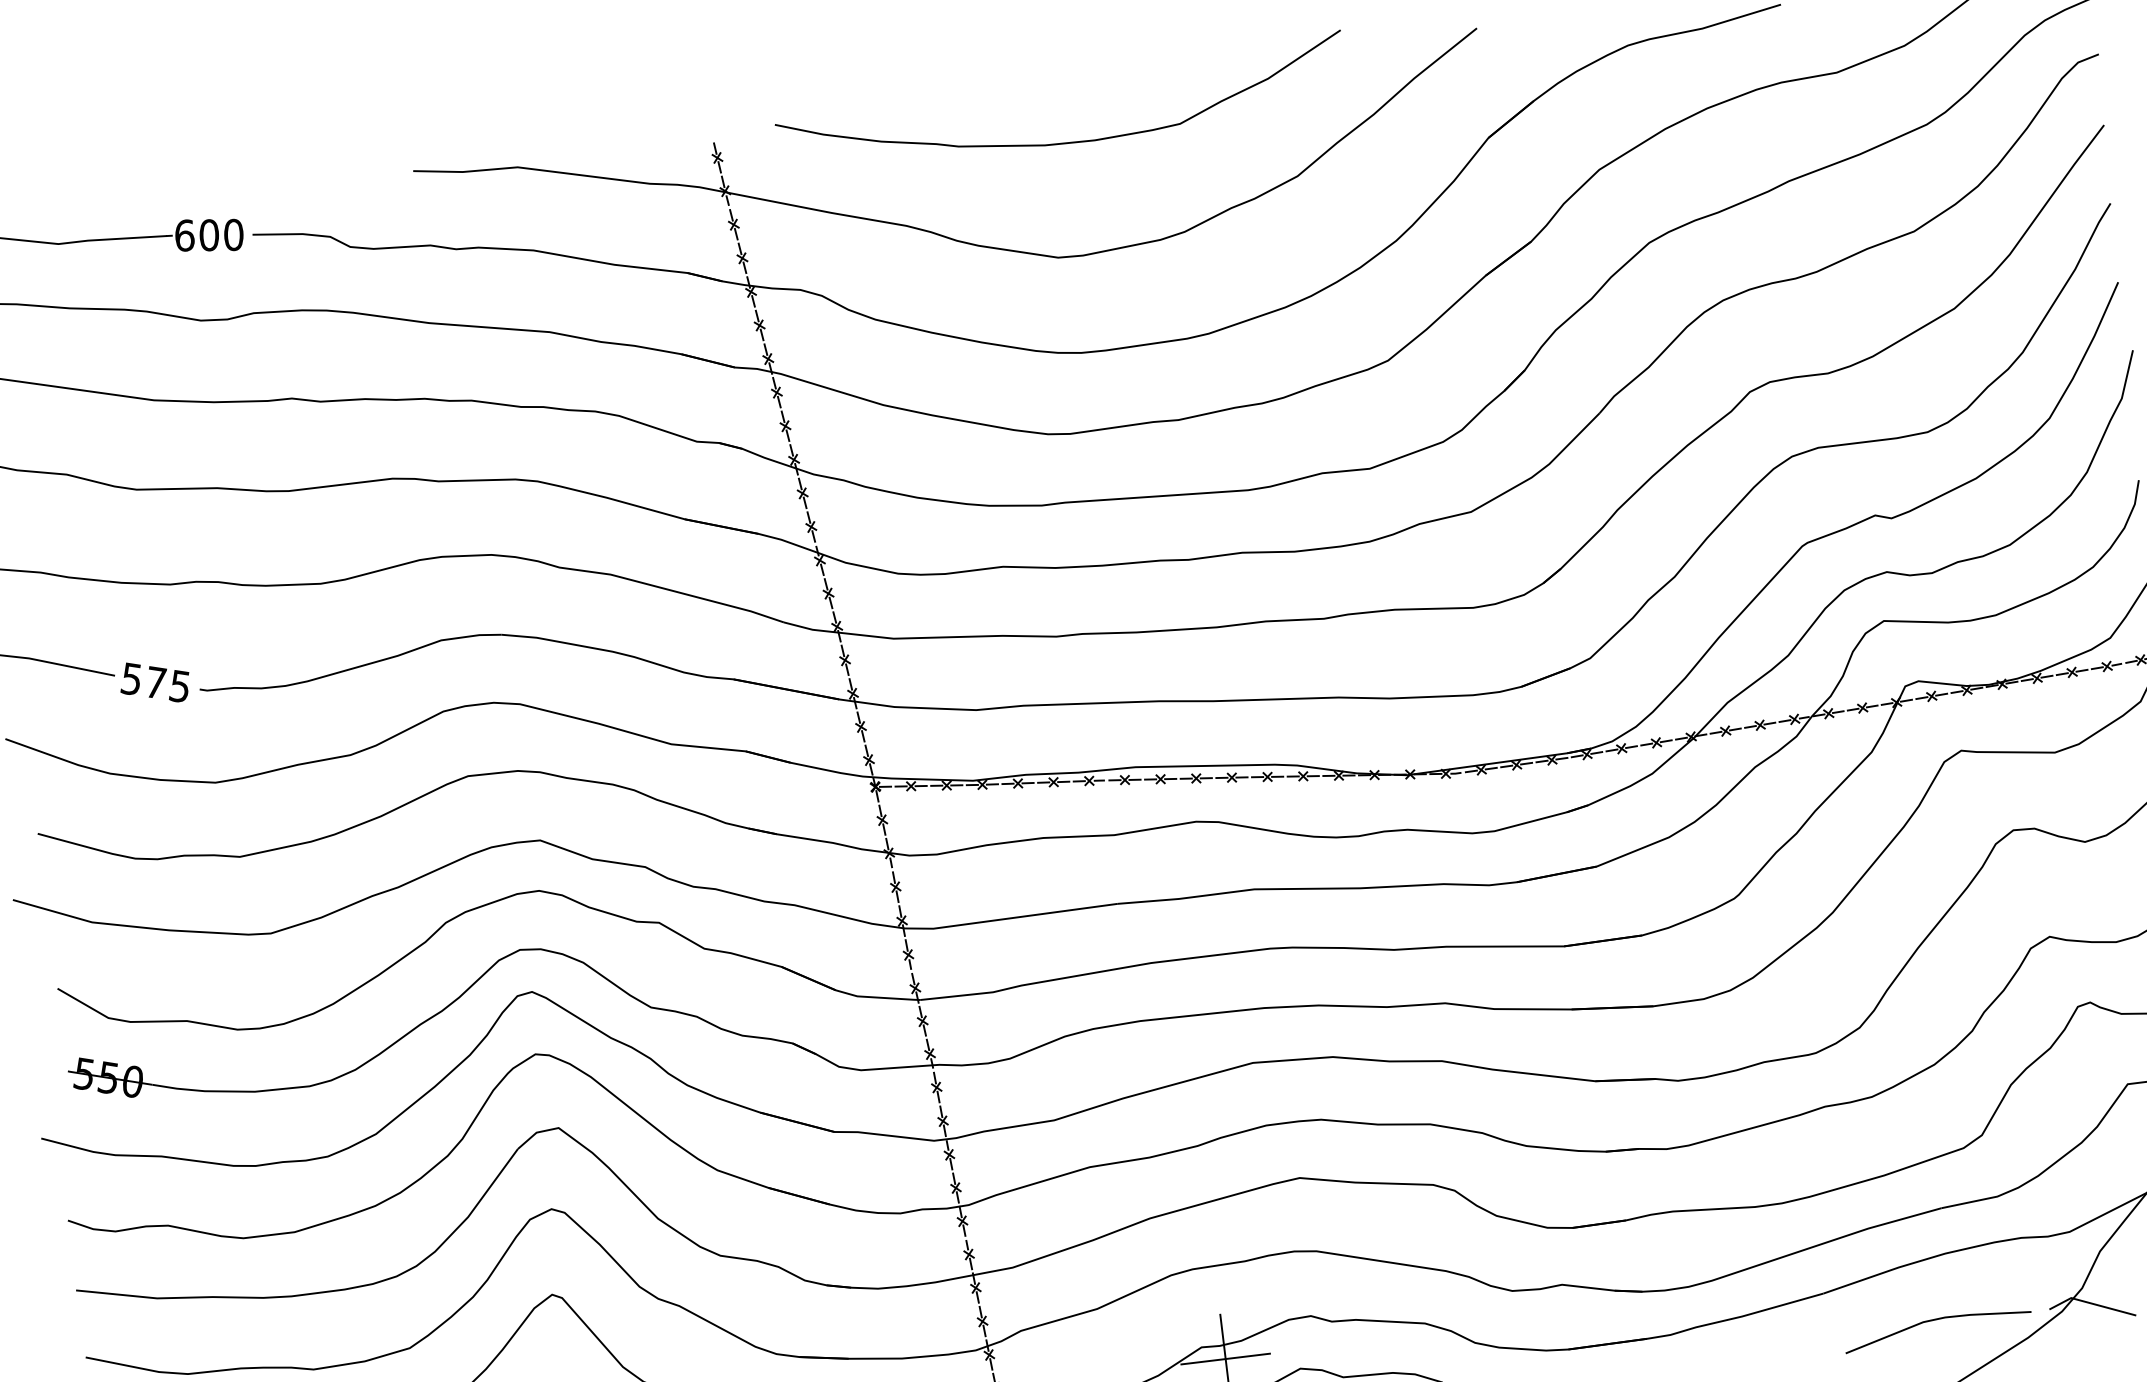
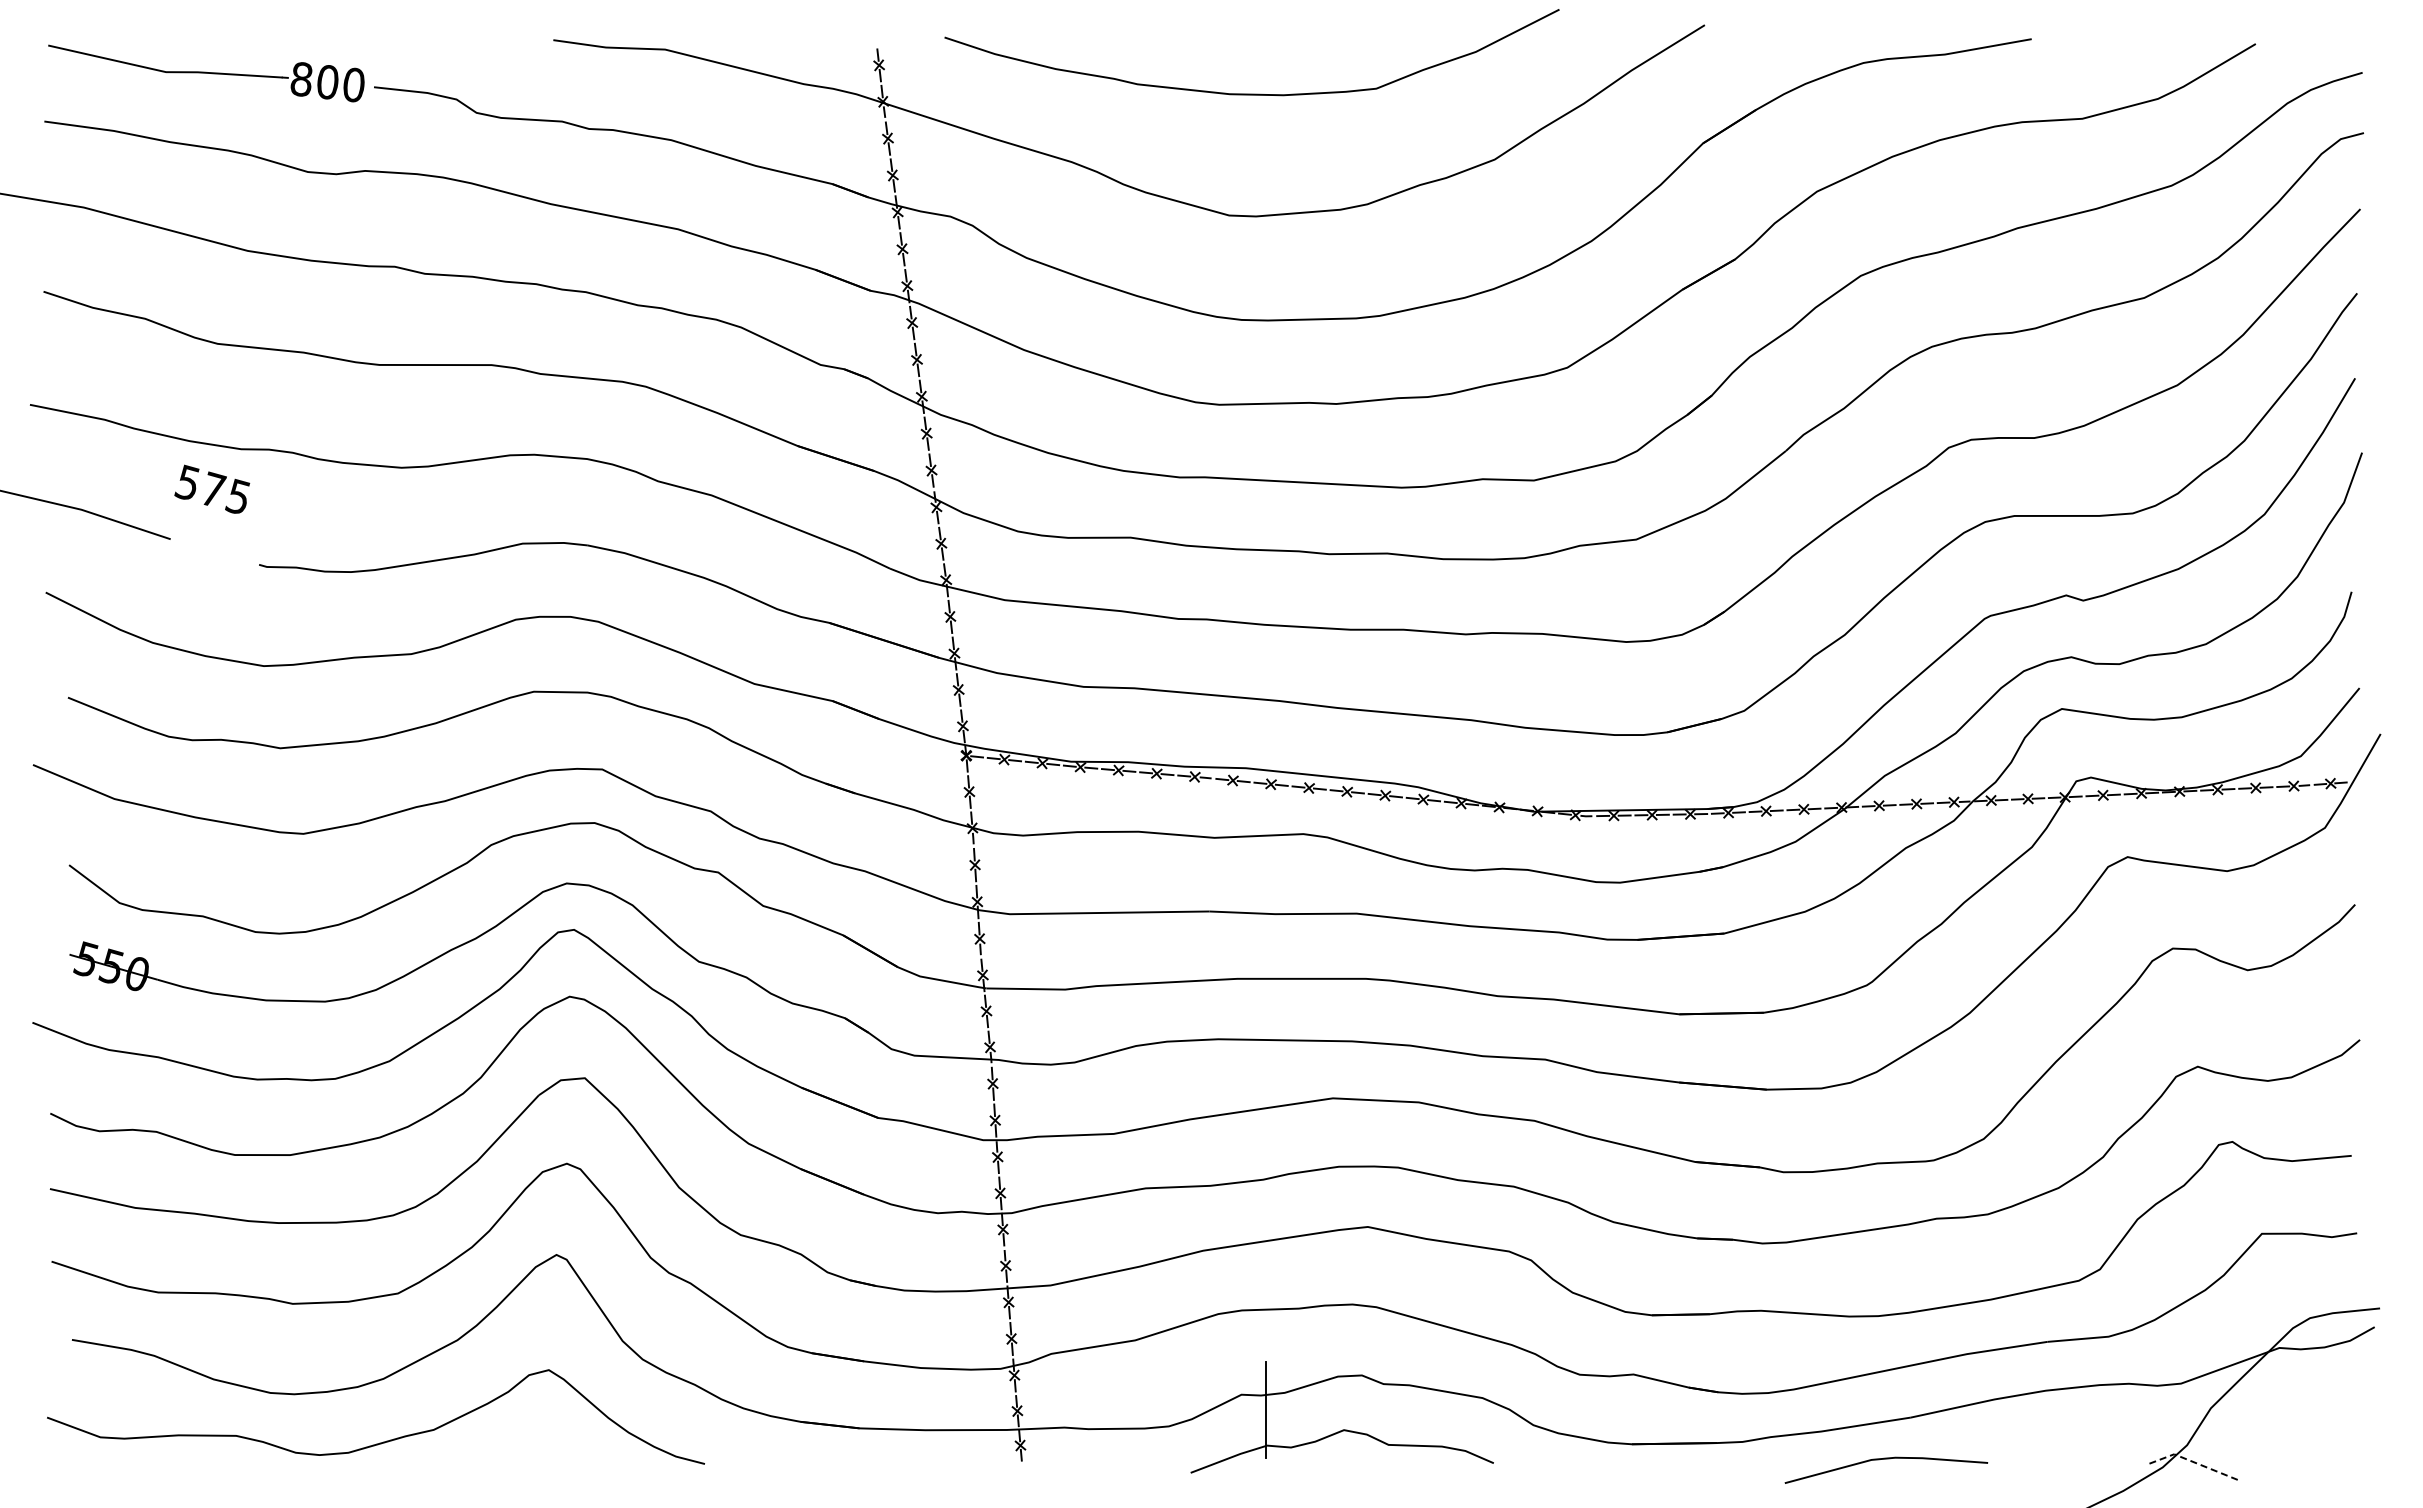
text: (184, 235) -> (301, 79), 600 -> 800
text: (154, 681) -> (212, 488), moved
line: (2091, 1303) -> (2195, 1462), solid -> dashed
line: (1937, 1320) -> (1886, 1459), moved
line: (1225, 1359) -> (1265, 1410), removed

